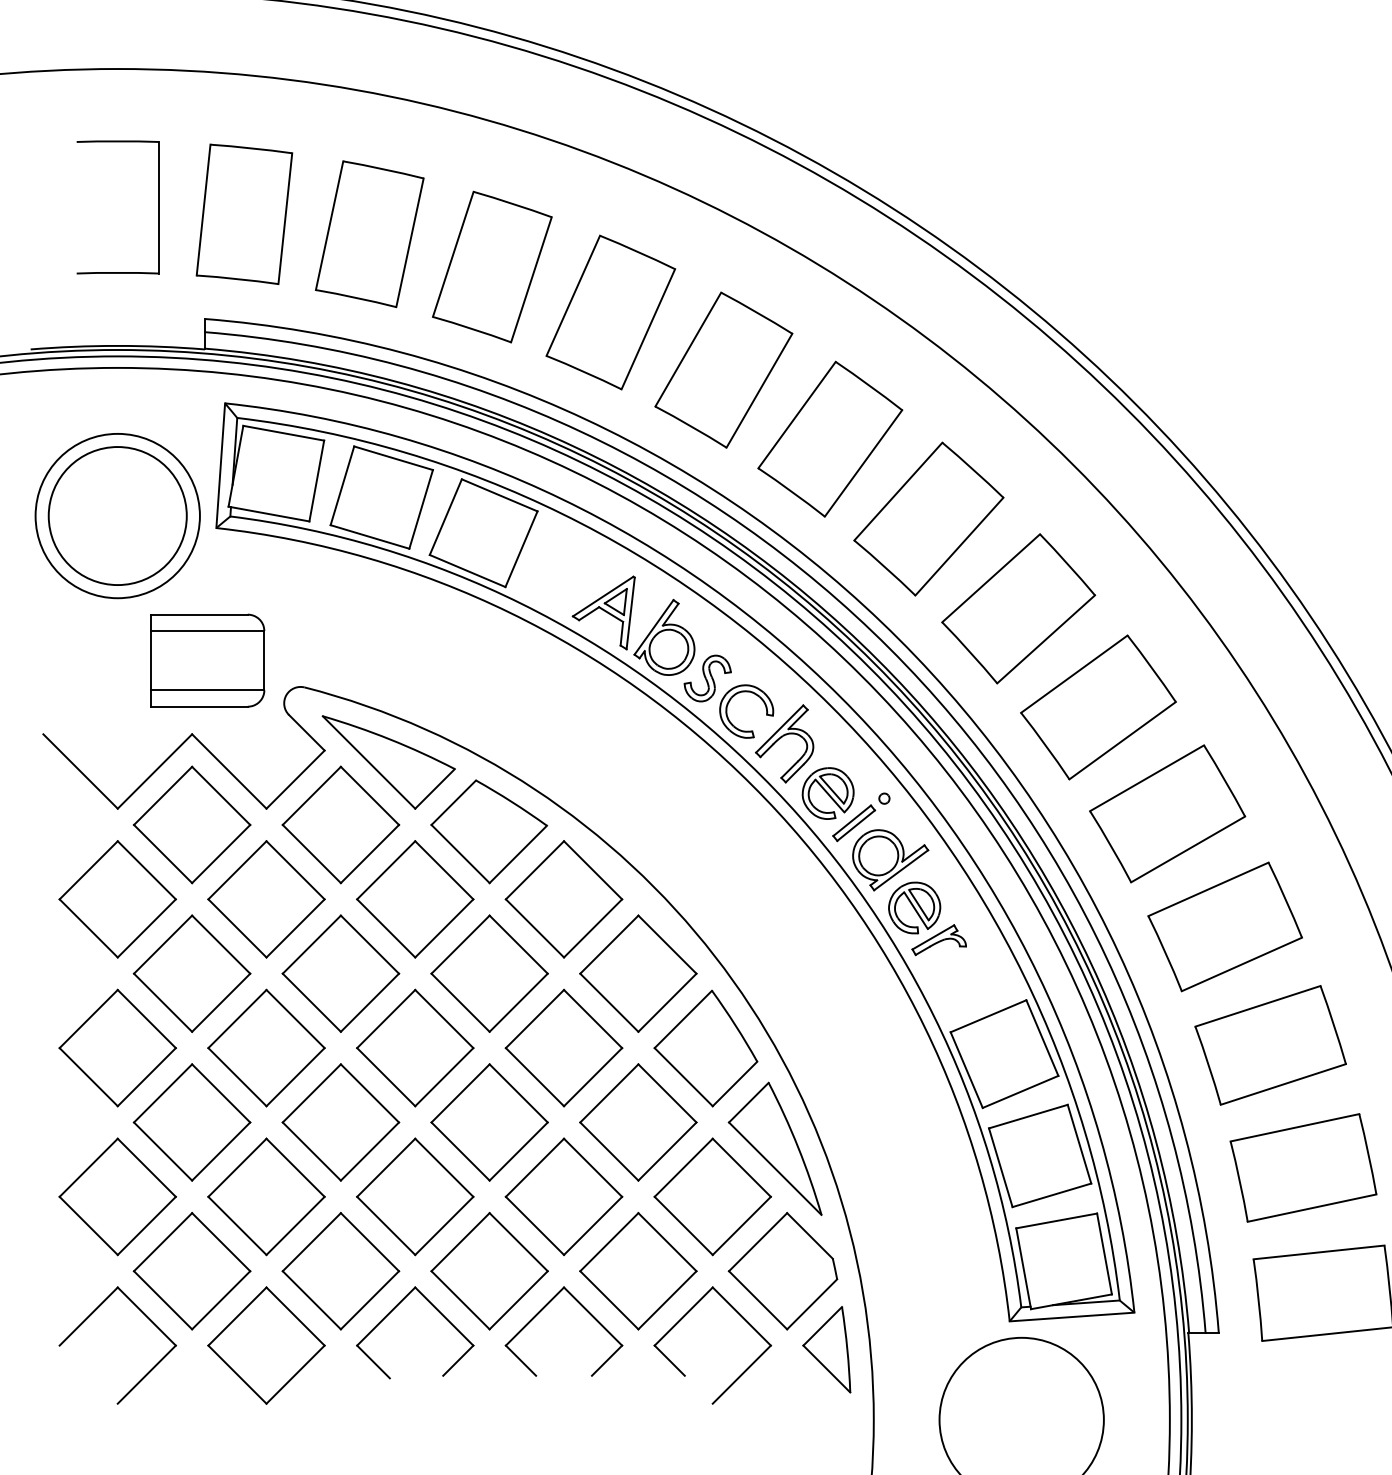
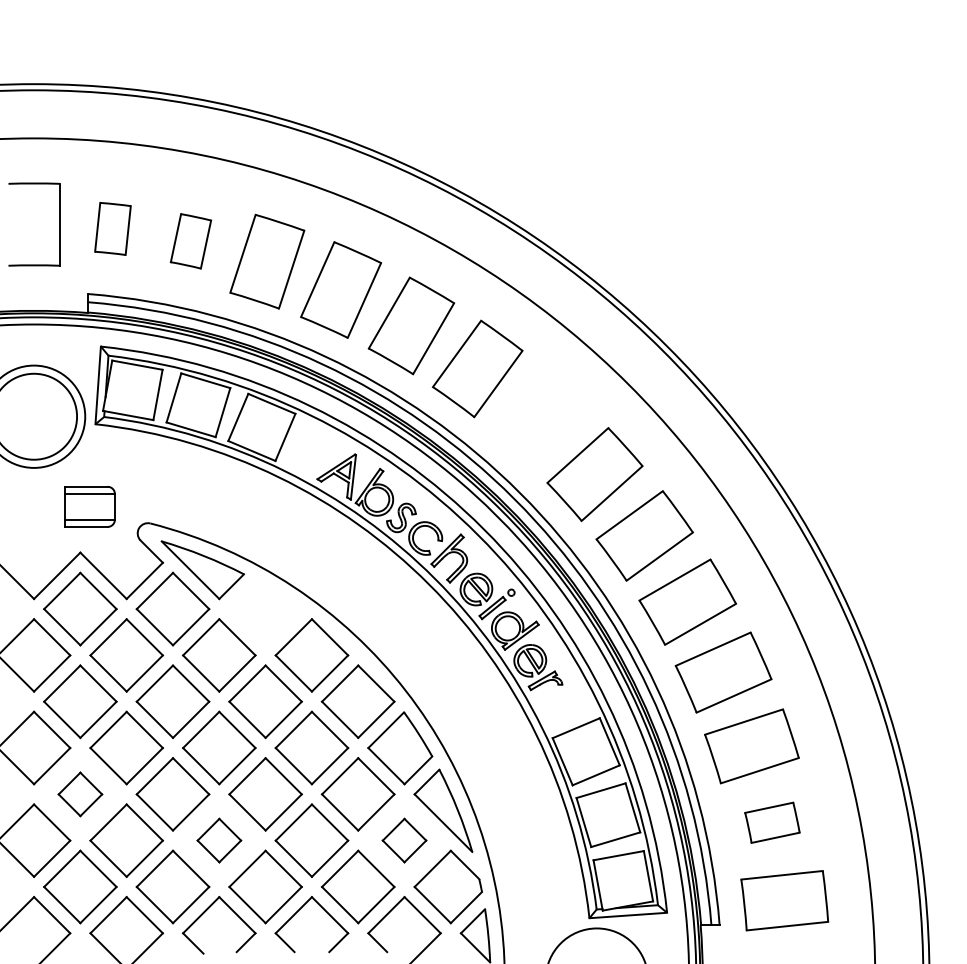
part: (243, 213) -> (112, 228), size x0.6
part: (368, 234) -> (190, 241), size x0.6
part: (927, 518) -> (538, 418), removed
part: (208, 660) -> (90, 506), size x0.7
part: (489, 832) -> (265, 613), removed
part: (192, 1122) -> (80, 794), size x0.6
part: (1303, 1167) -> (772, 822), size x0.6
part: (415, 1196) -> (219, 840), size x0.6
part: (712, 1196) -> (404, 840), size x0.6

